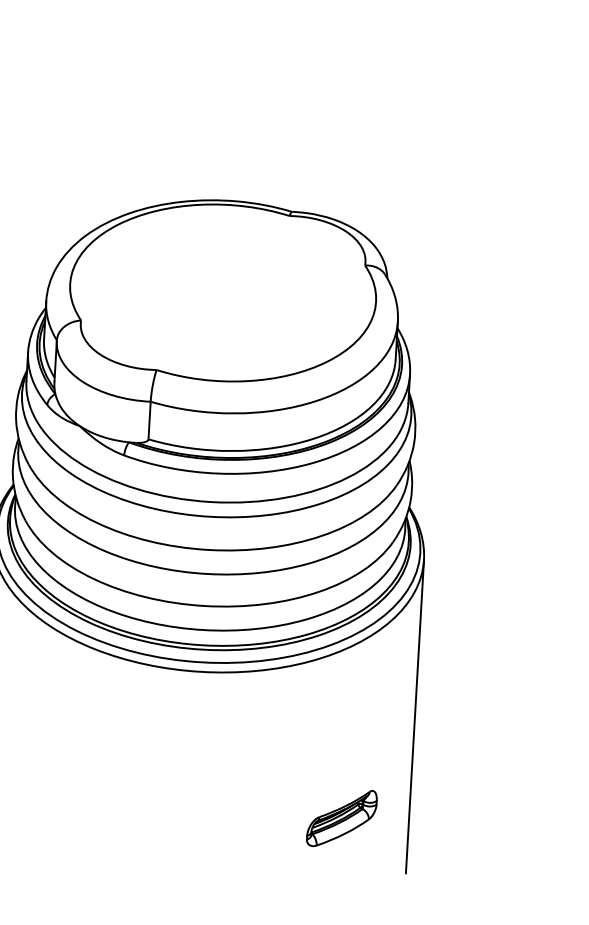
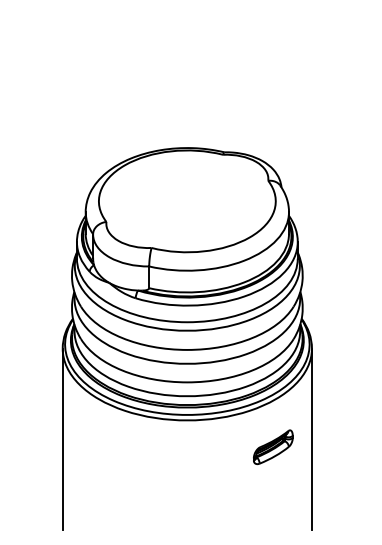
part: (342, 818) -> (273, 447), moved

